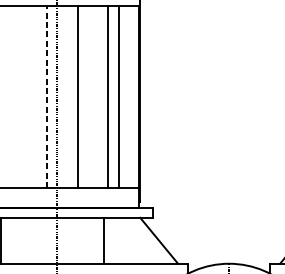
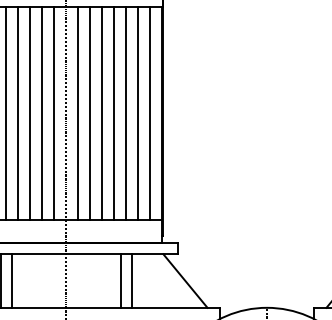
line: (5, 97) -> (6, 113), added
line: (16, 97) -> (18, 113), added
line: (26, 97) -> (30, 113), added
line: (36, 97) -> (42, 113), added
line: (46, 97) -> (54, 113), dashed -> solid
line: (67, 97) -> (78, 113), added
line: (88, 97) -> (102, 113), added
line: (98, 97) -> (114, 113), added
line: (129, 97) -> (150, 113), added
line: (10, 240) -> (11, 280), added
line: (112, 240) -> (131, 280), added

